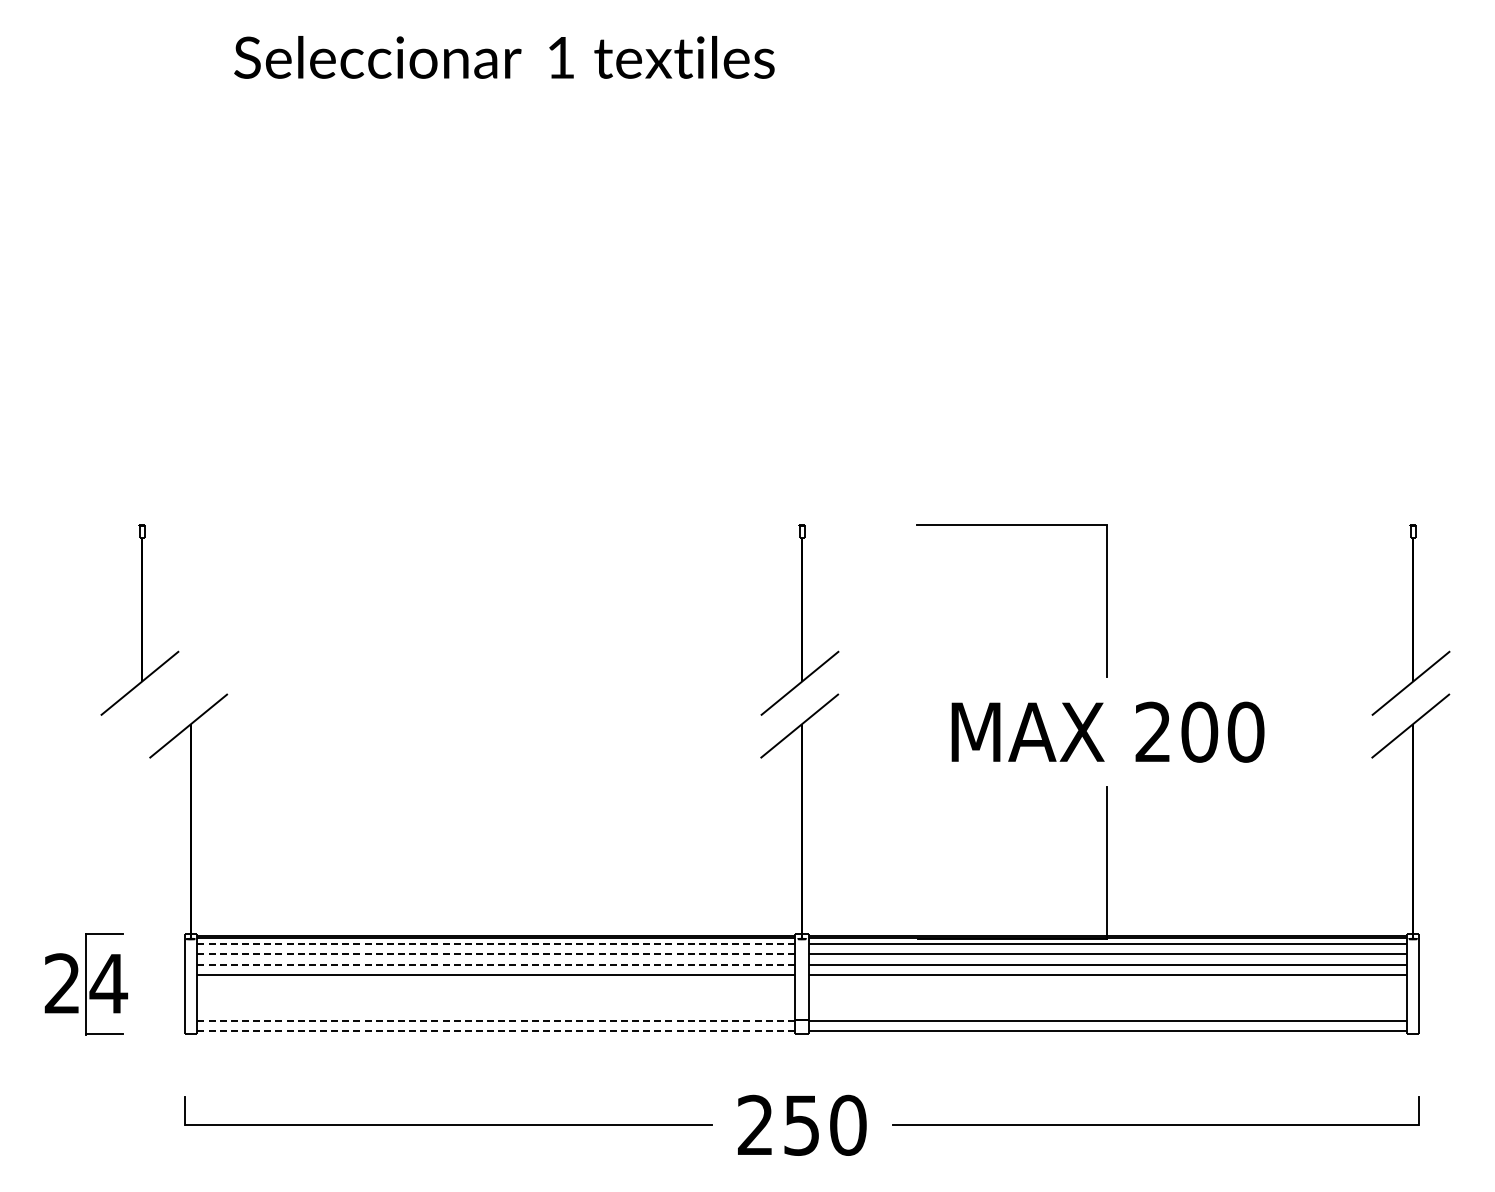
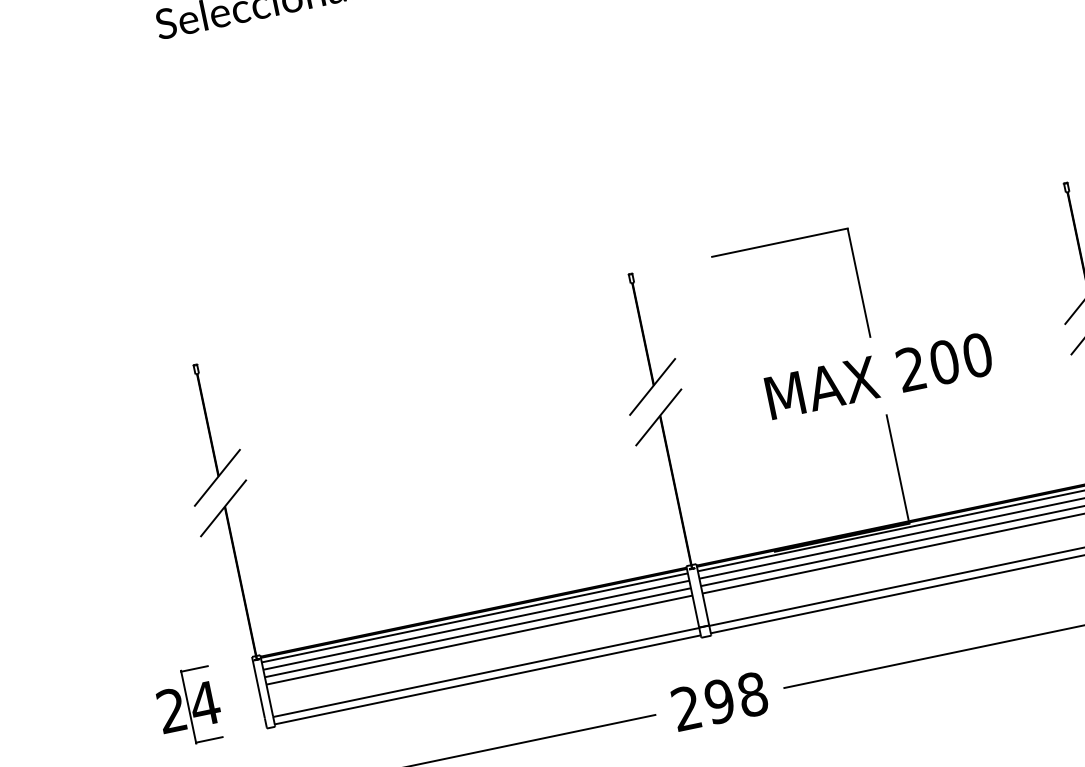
part: (139, 619) -> (207, 432), moved
line: (495, 944) -> (474, 618), dashed -> solid
line: (495, 954) -> (476, 625), dashed -> solid
line: (495, 964) -> (477, 632), dashed -> solid
line: (495, 1020) -> (485, 672), dashed -> solid
line: (495, 1031) -> (487, 680), dashed -> solid
text: (824, 1124) -> (735, 697), 250 -> 298

